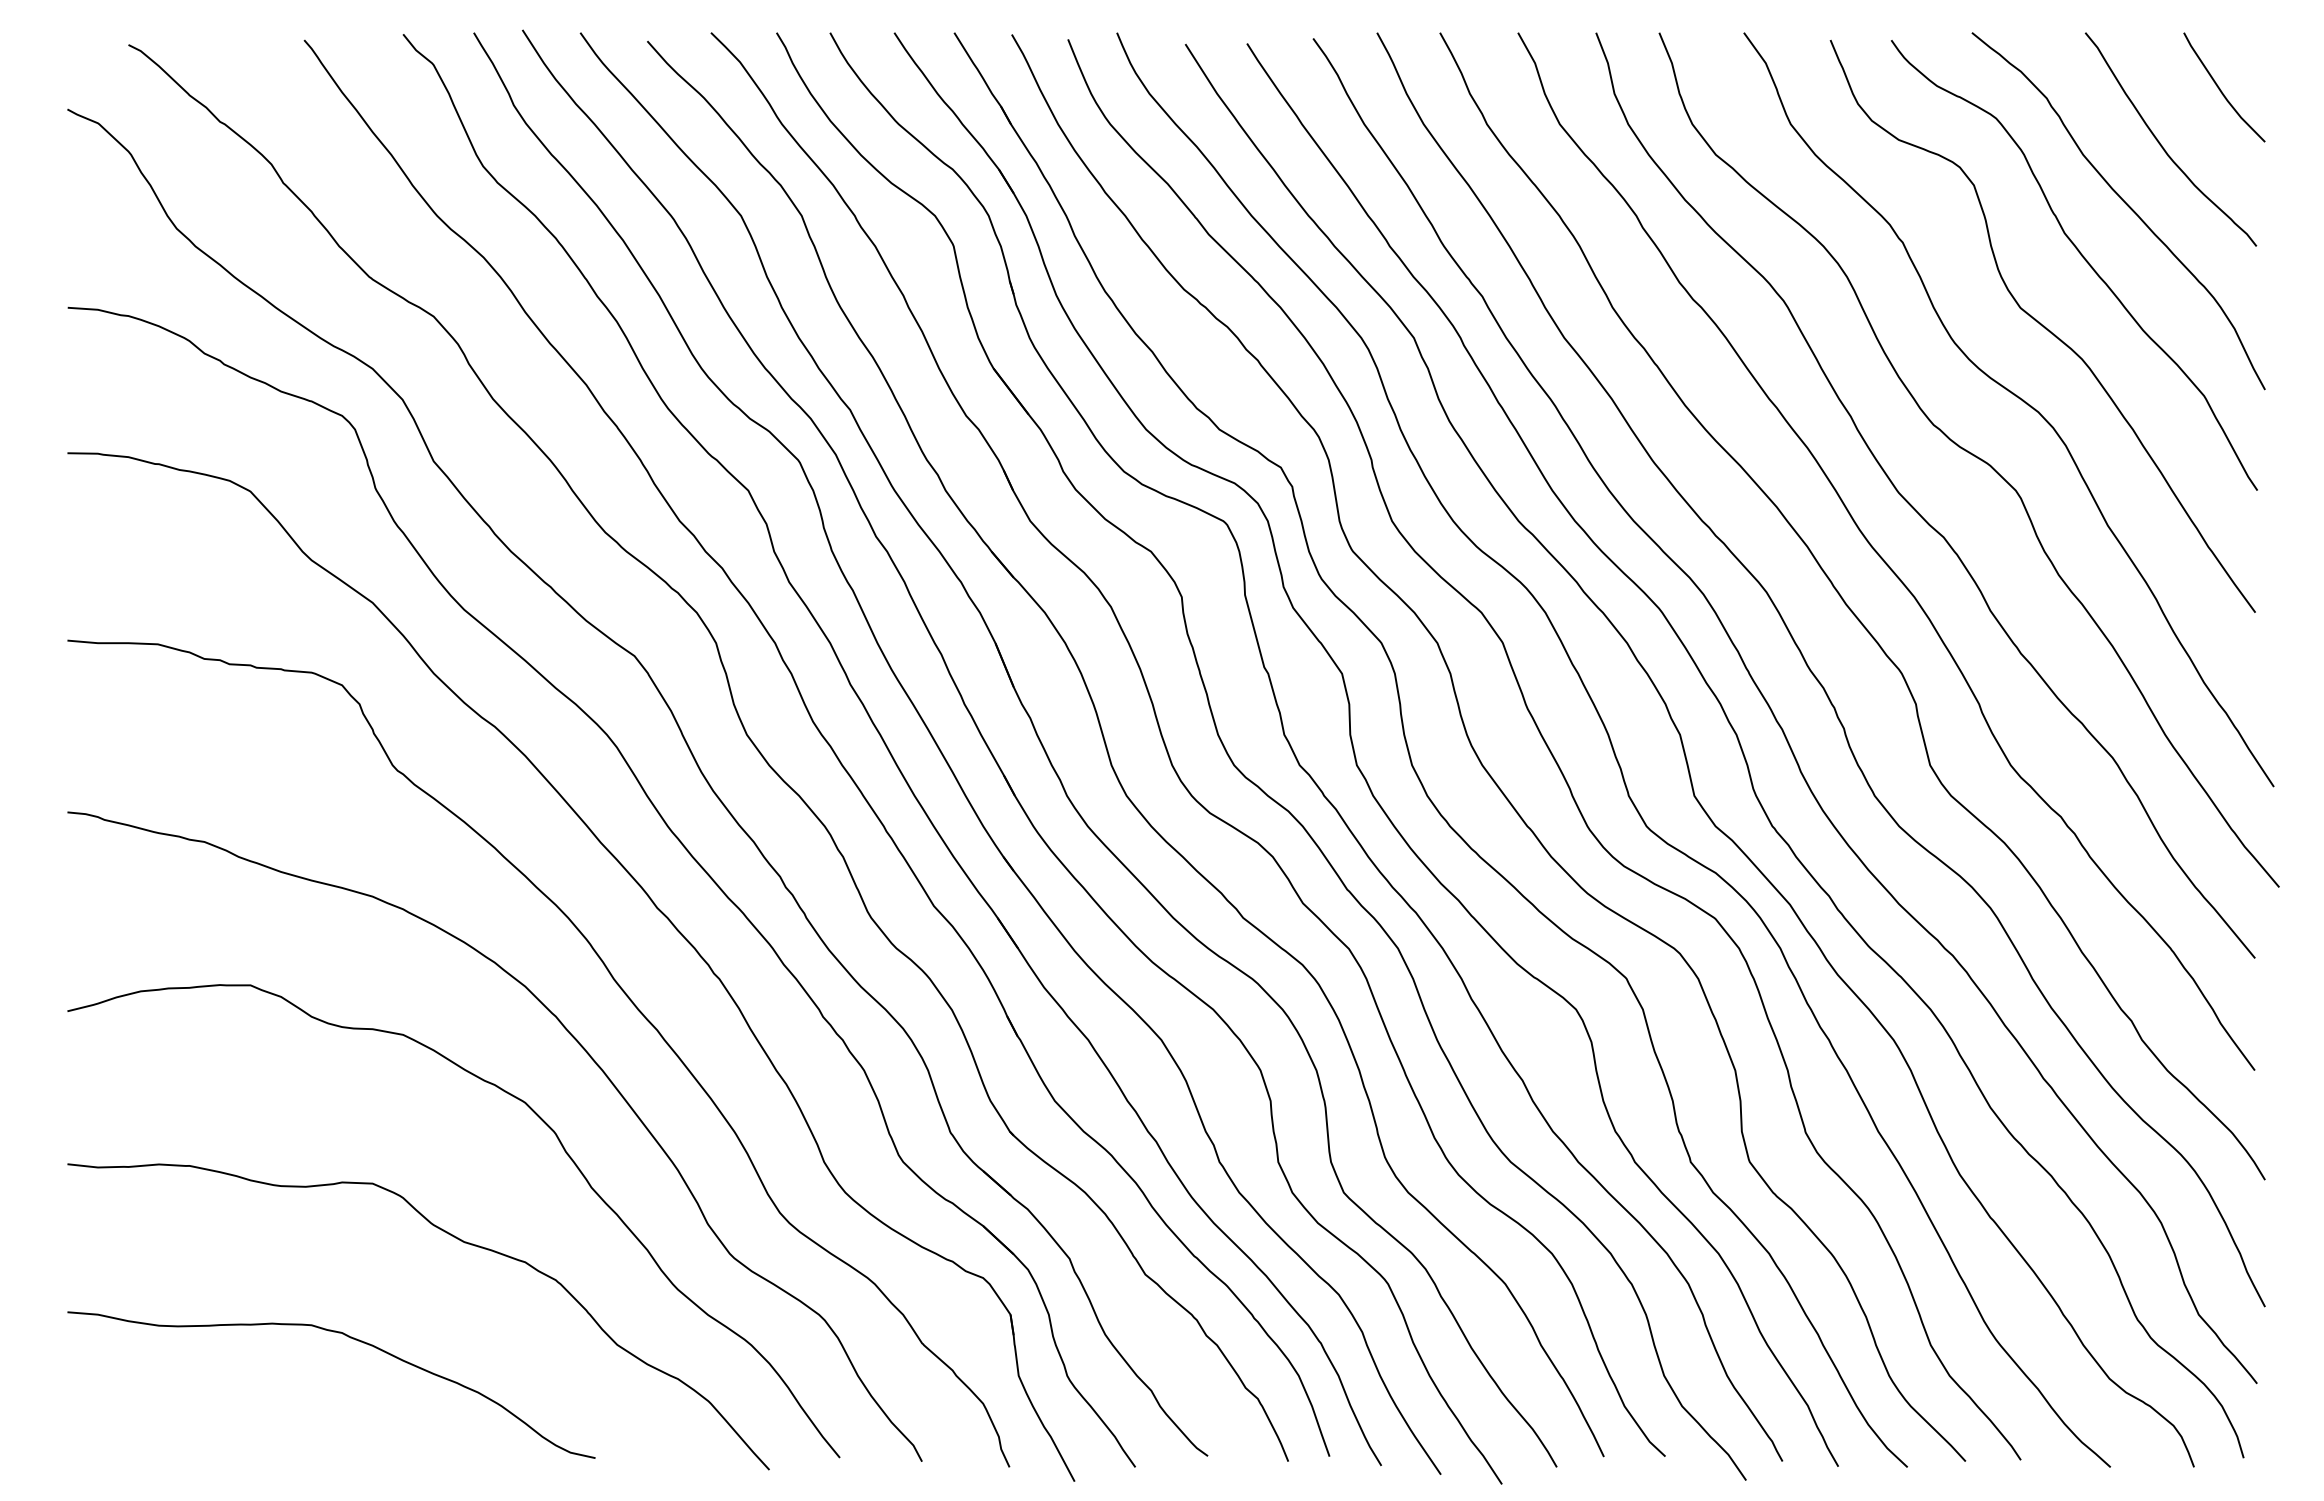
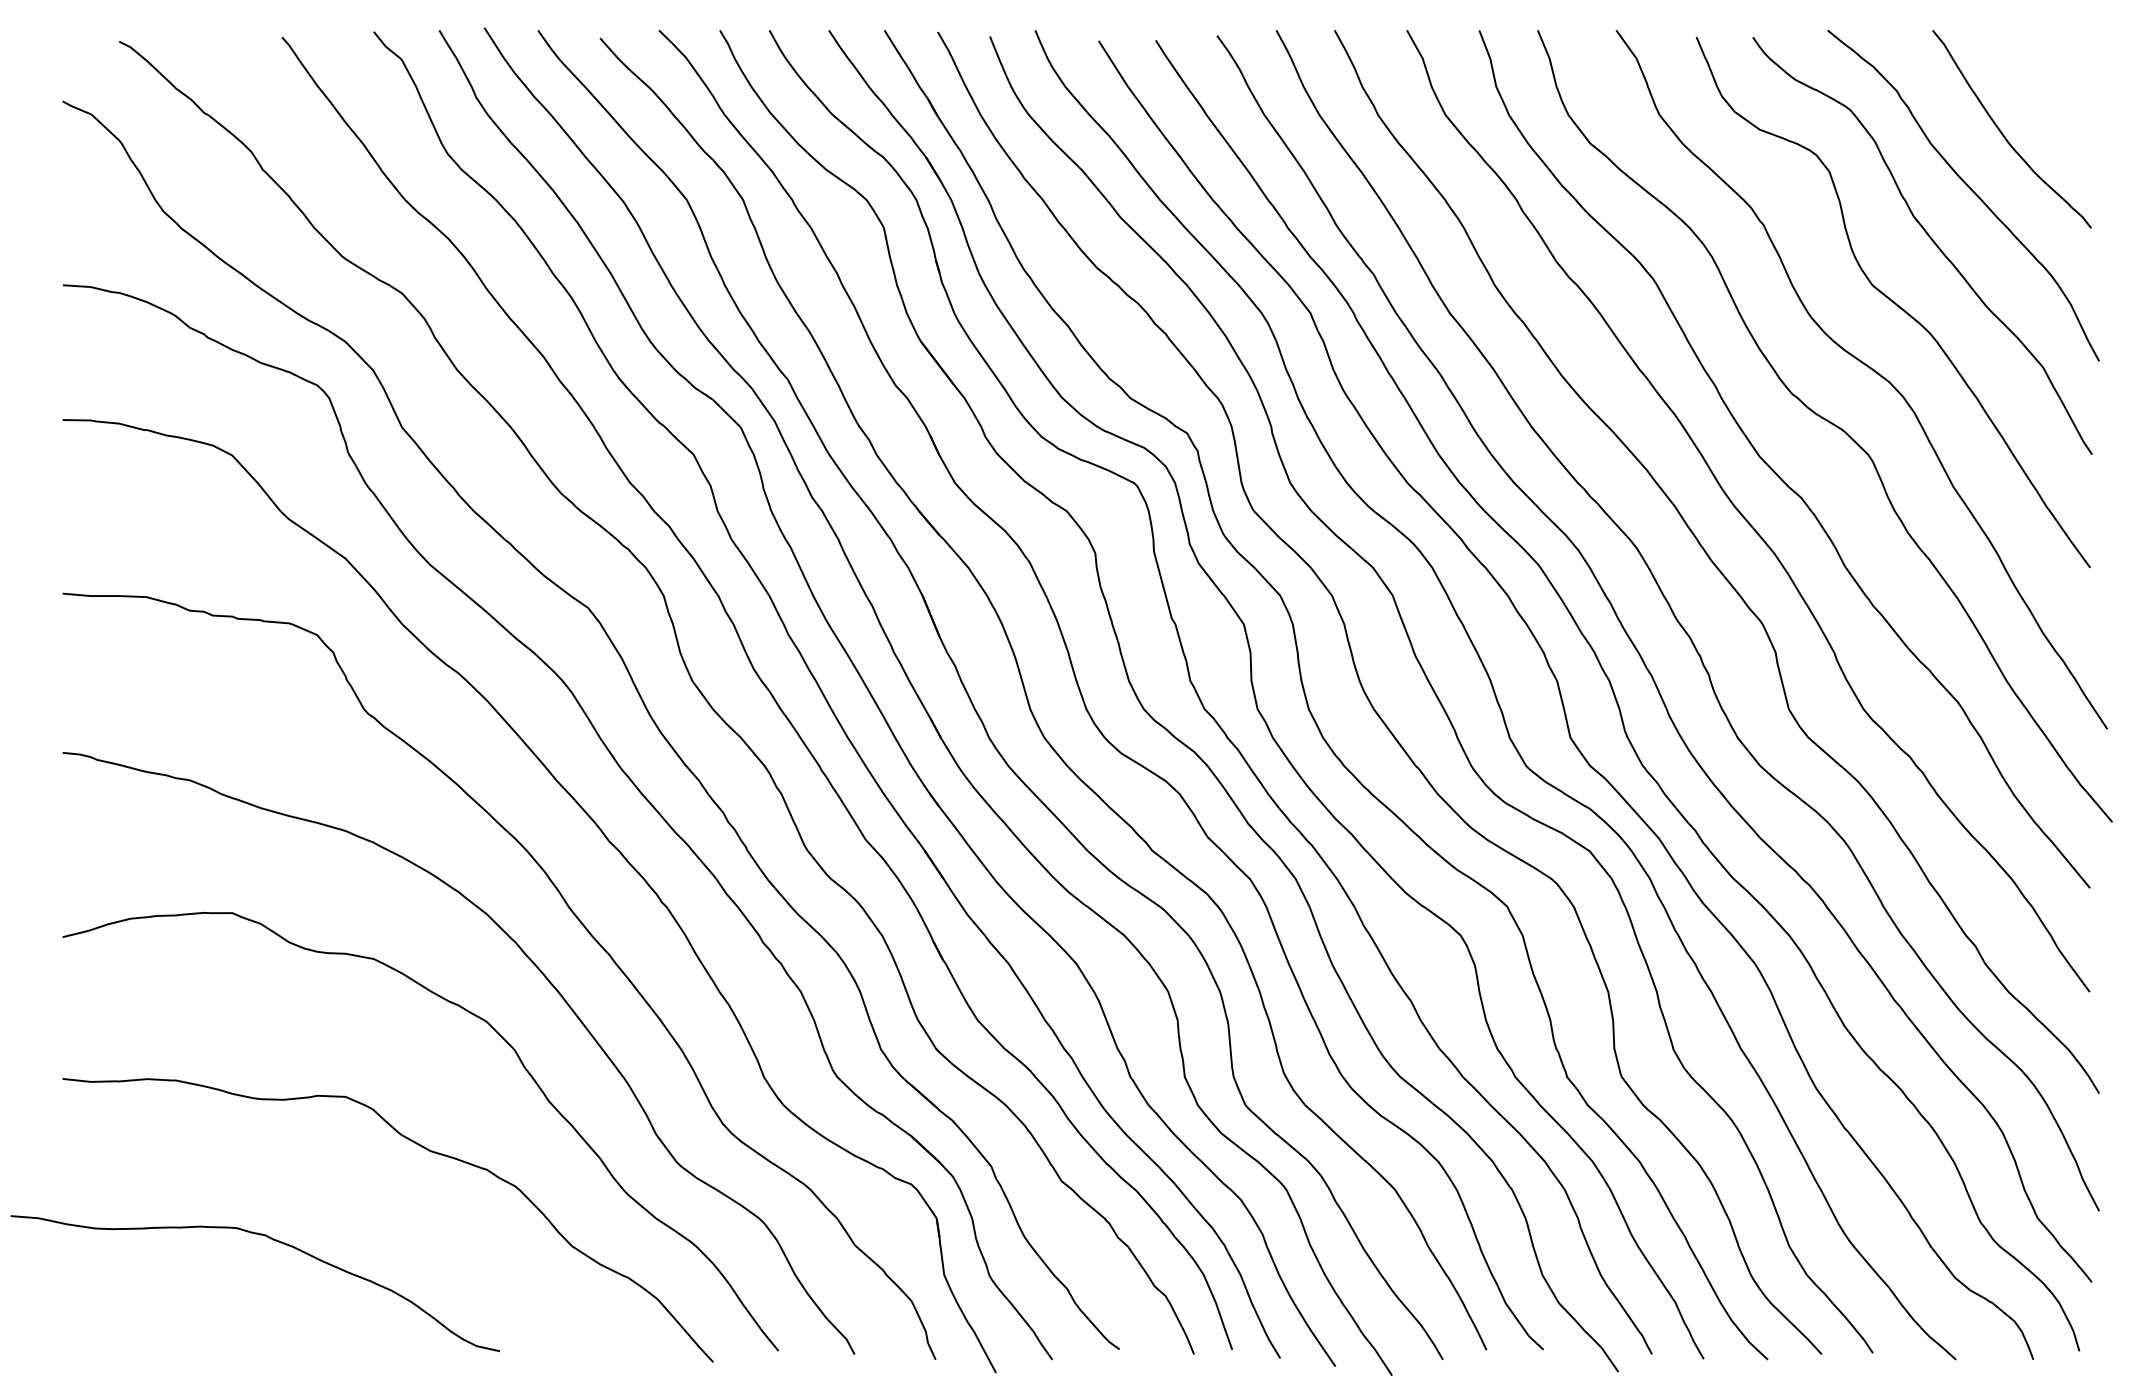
curve: (2221, 89) -> (2058, 82), removed
curve: (353, 1339) -> (275, 1241), moved

